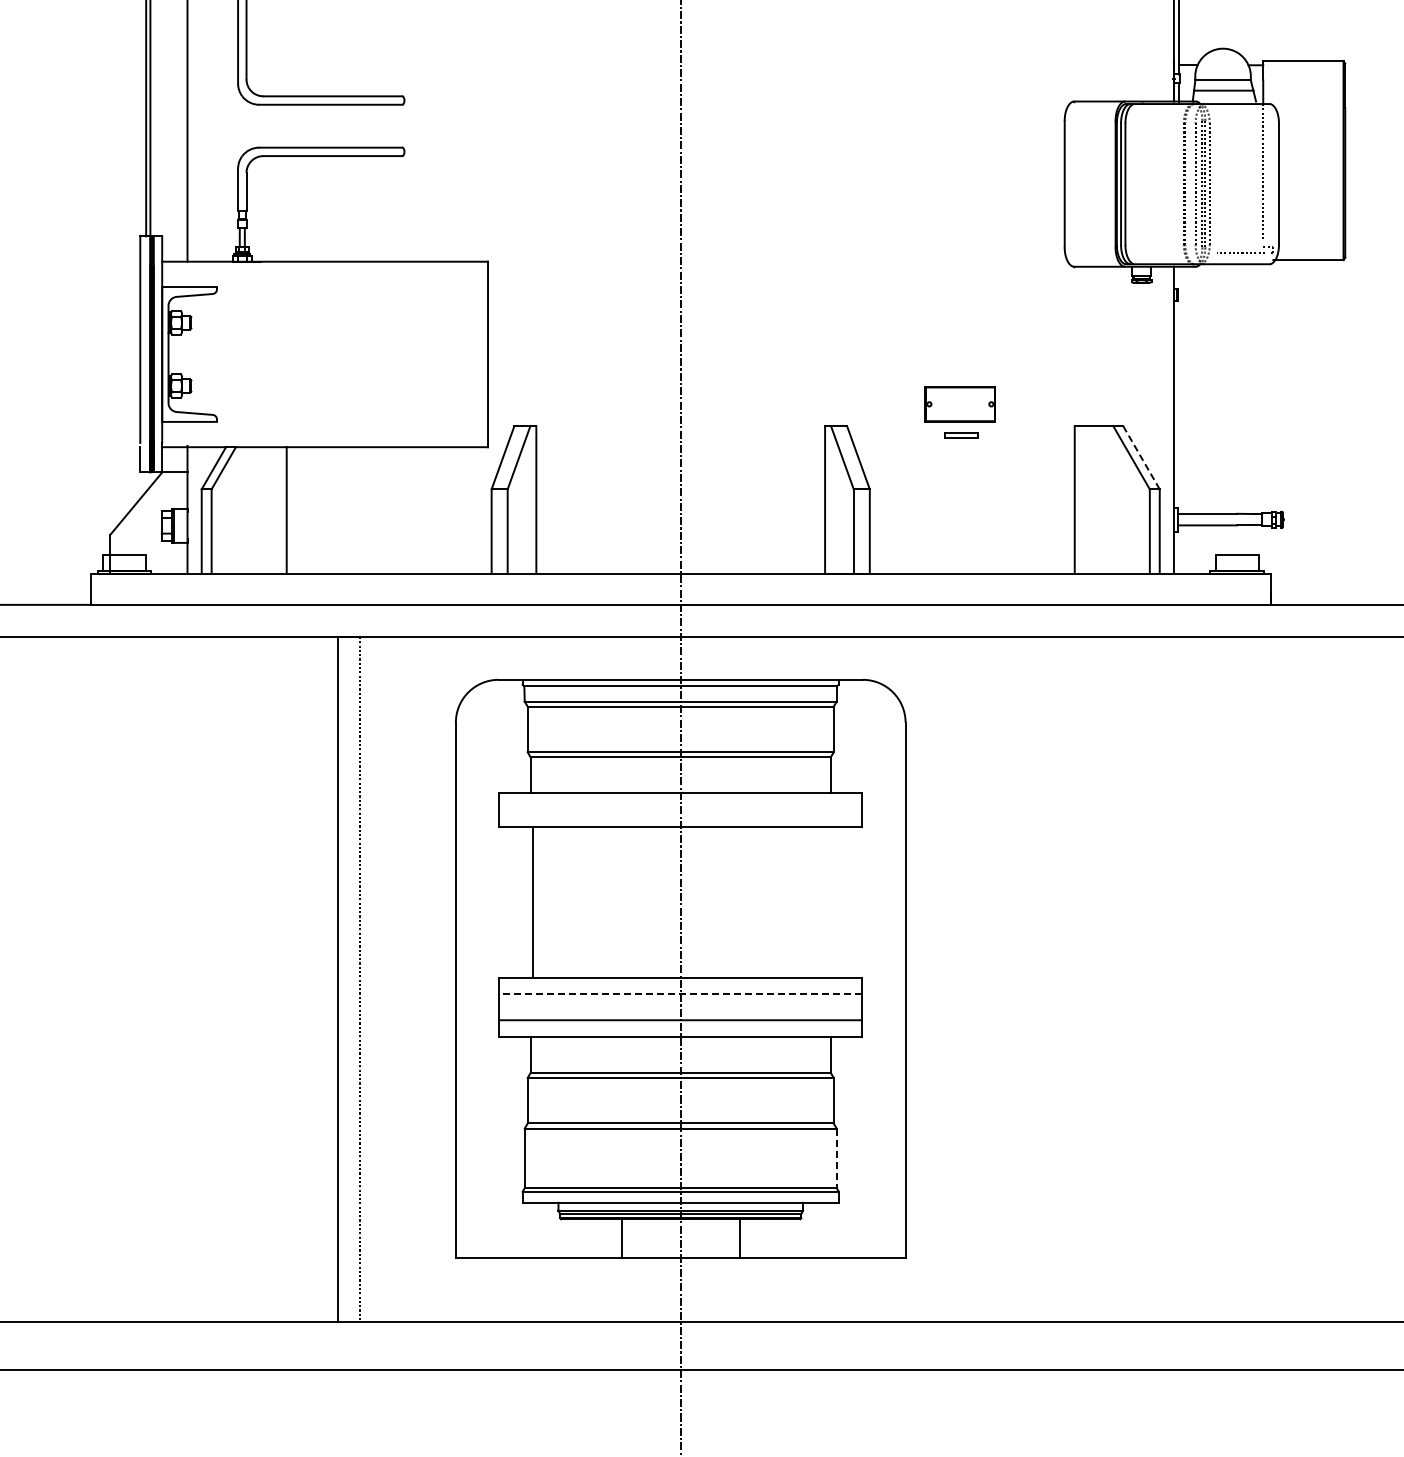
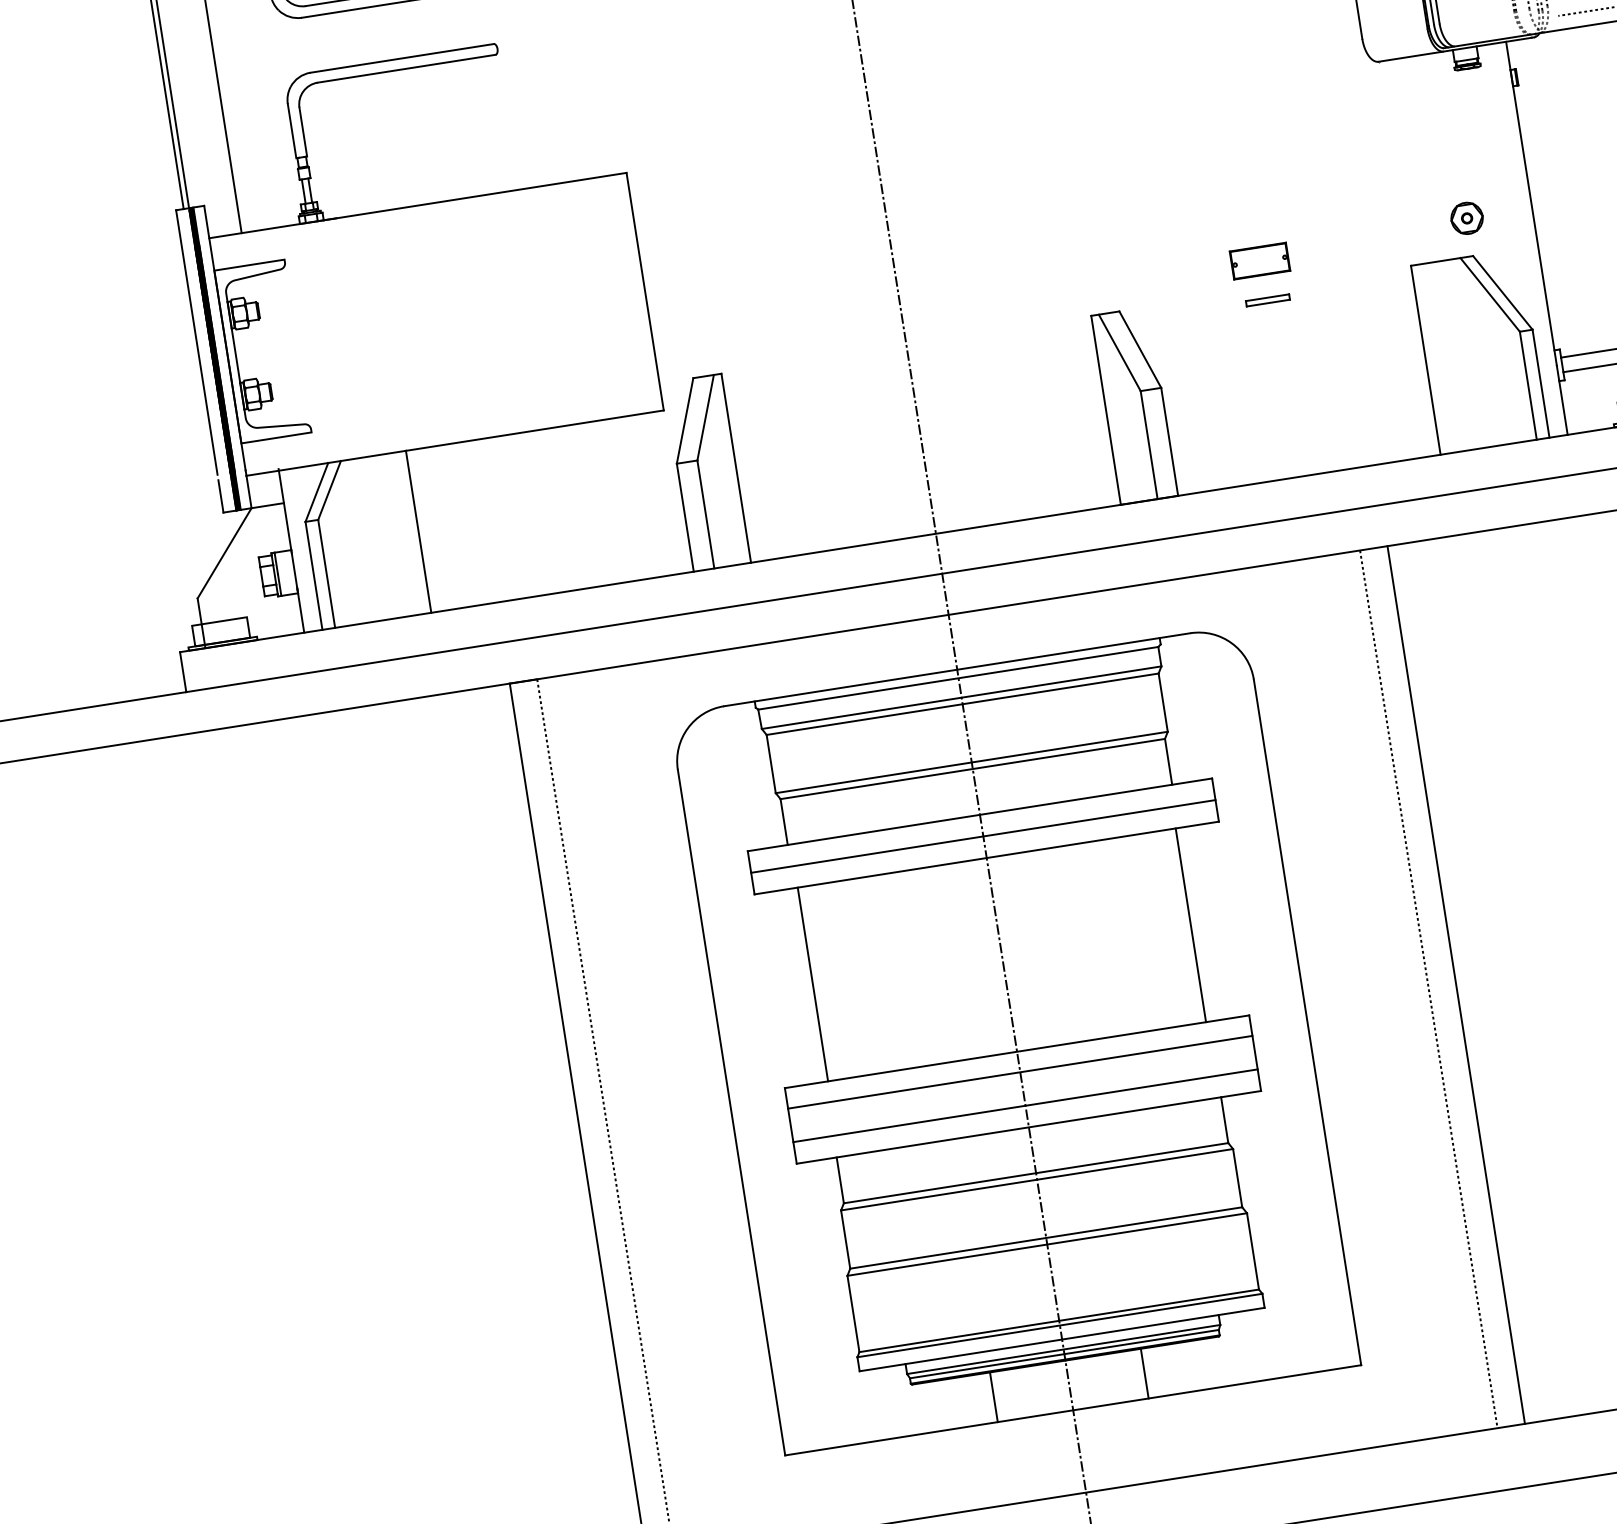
part: (1122, 396) -> (1466, 218), added
part: (959, 404) -> (1259, 261), size x0.62
line: (1141, 457) -> (1502, 292), dashed -> solid
line: (680, 809) -> (982, 835), added
line: (828, 902) -> (1191, 925), added
line: (1001, 979) -> (1428, 989), added
line: (1023, 979) -> (1456, 984), added
line: (680, 994) -> (1020, 1072), dashed -> solid
line: (836, 1158) -> (1252, 1251), dashed -> solid

